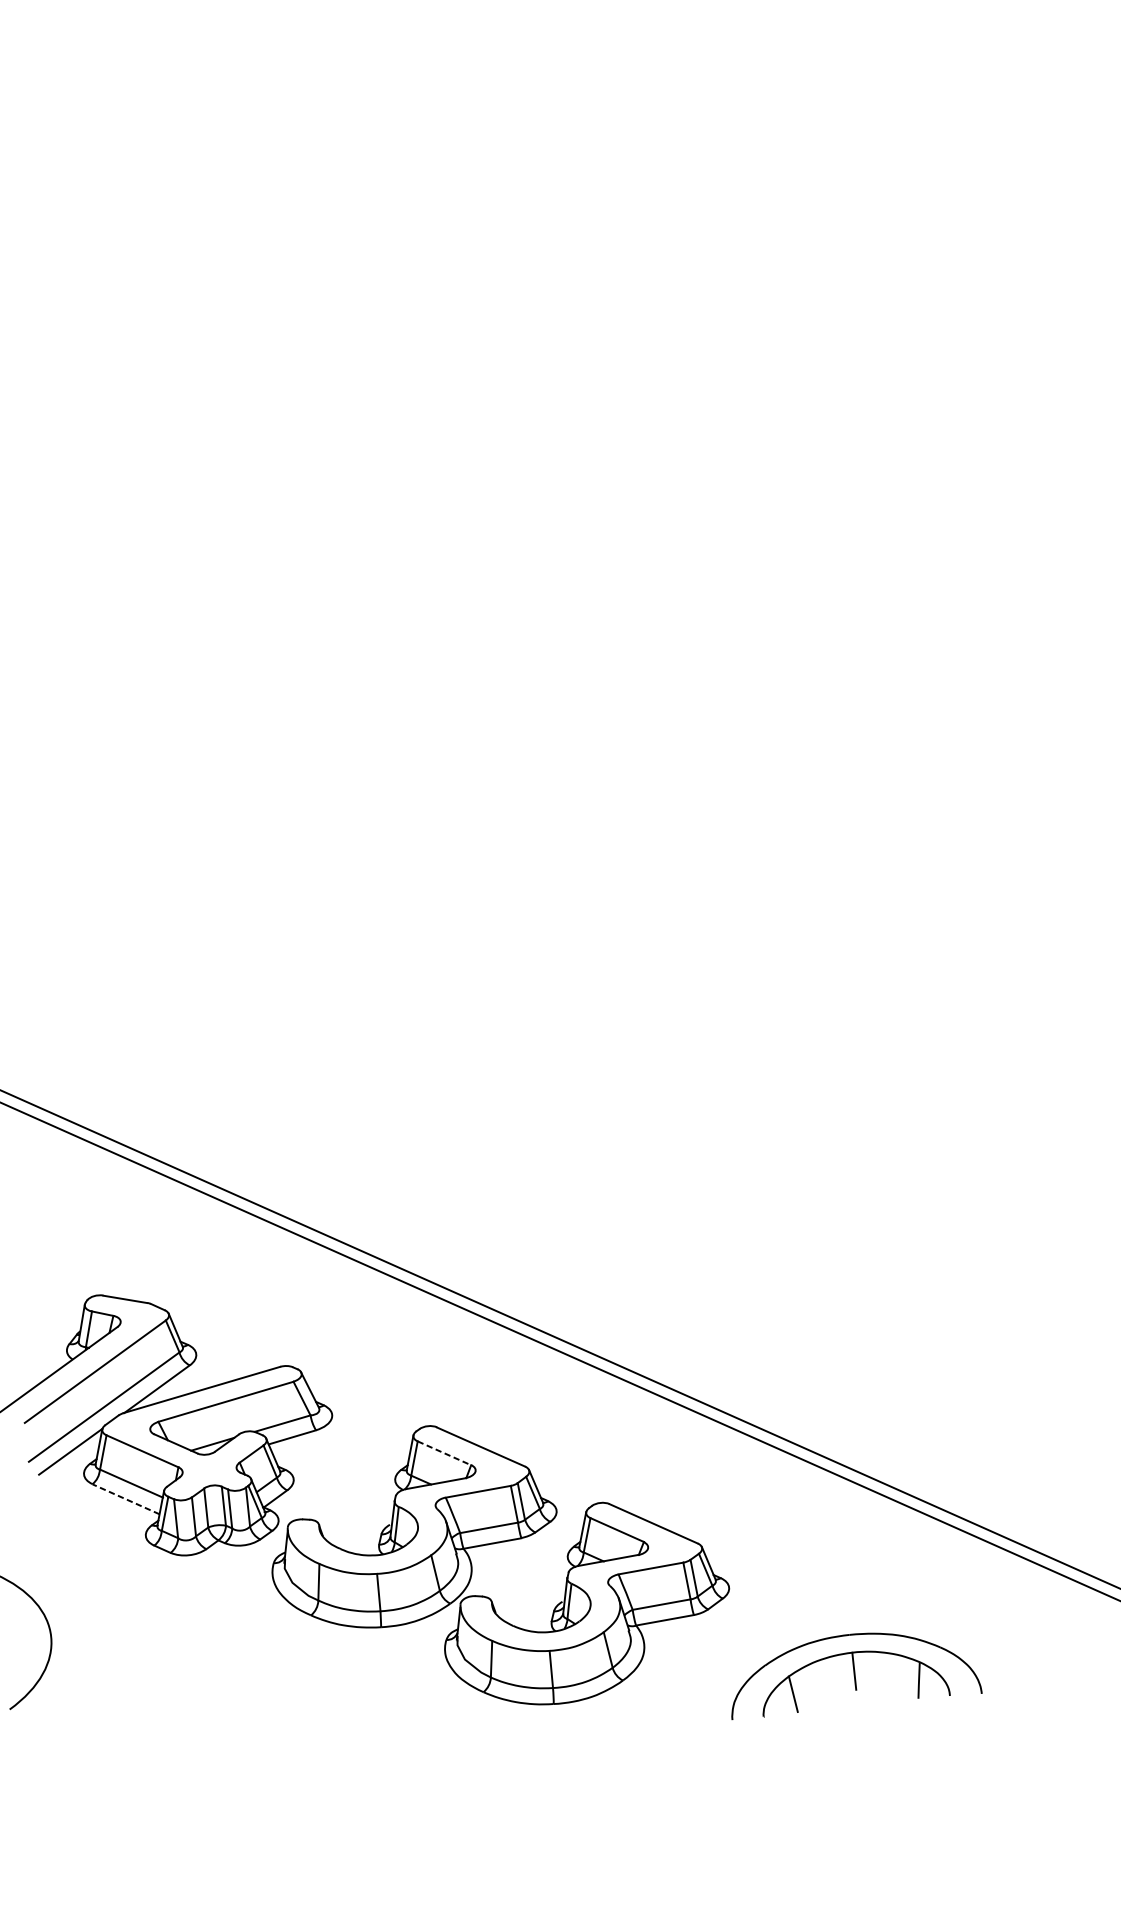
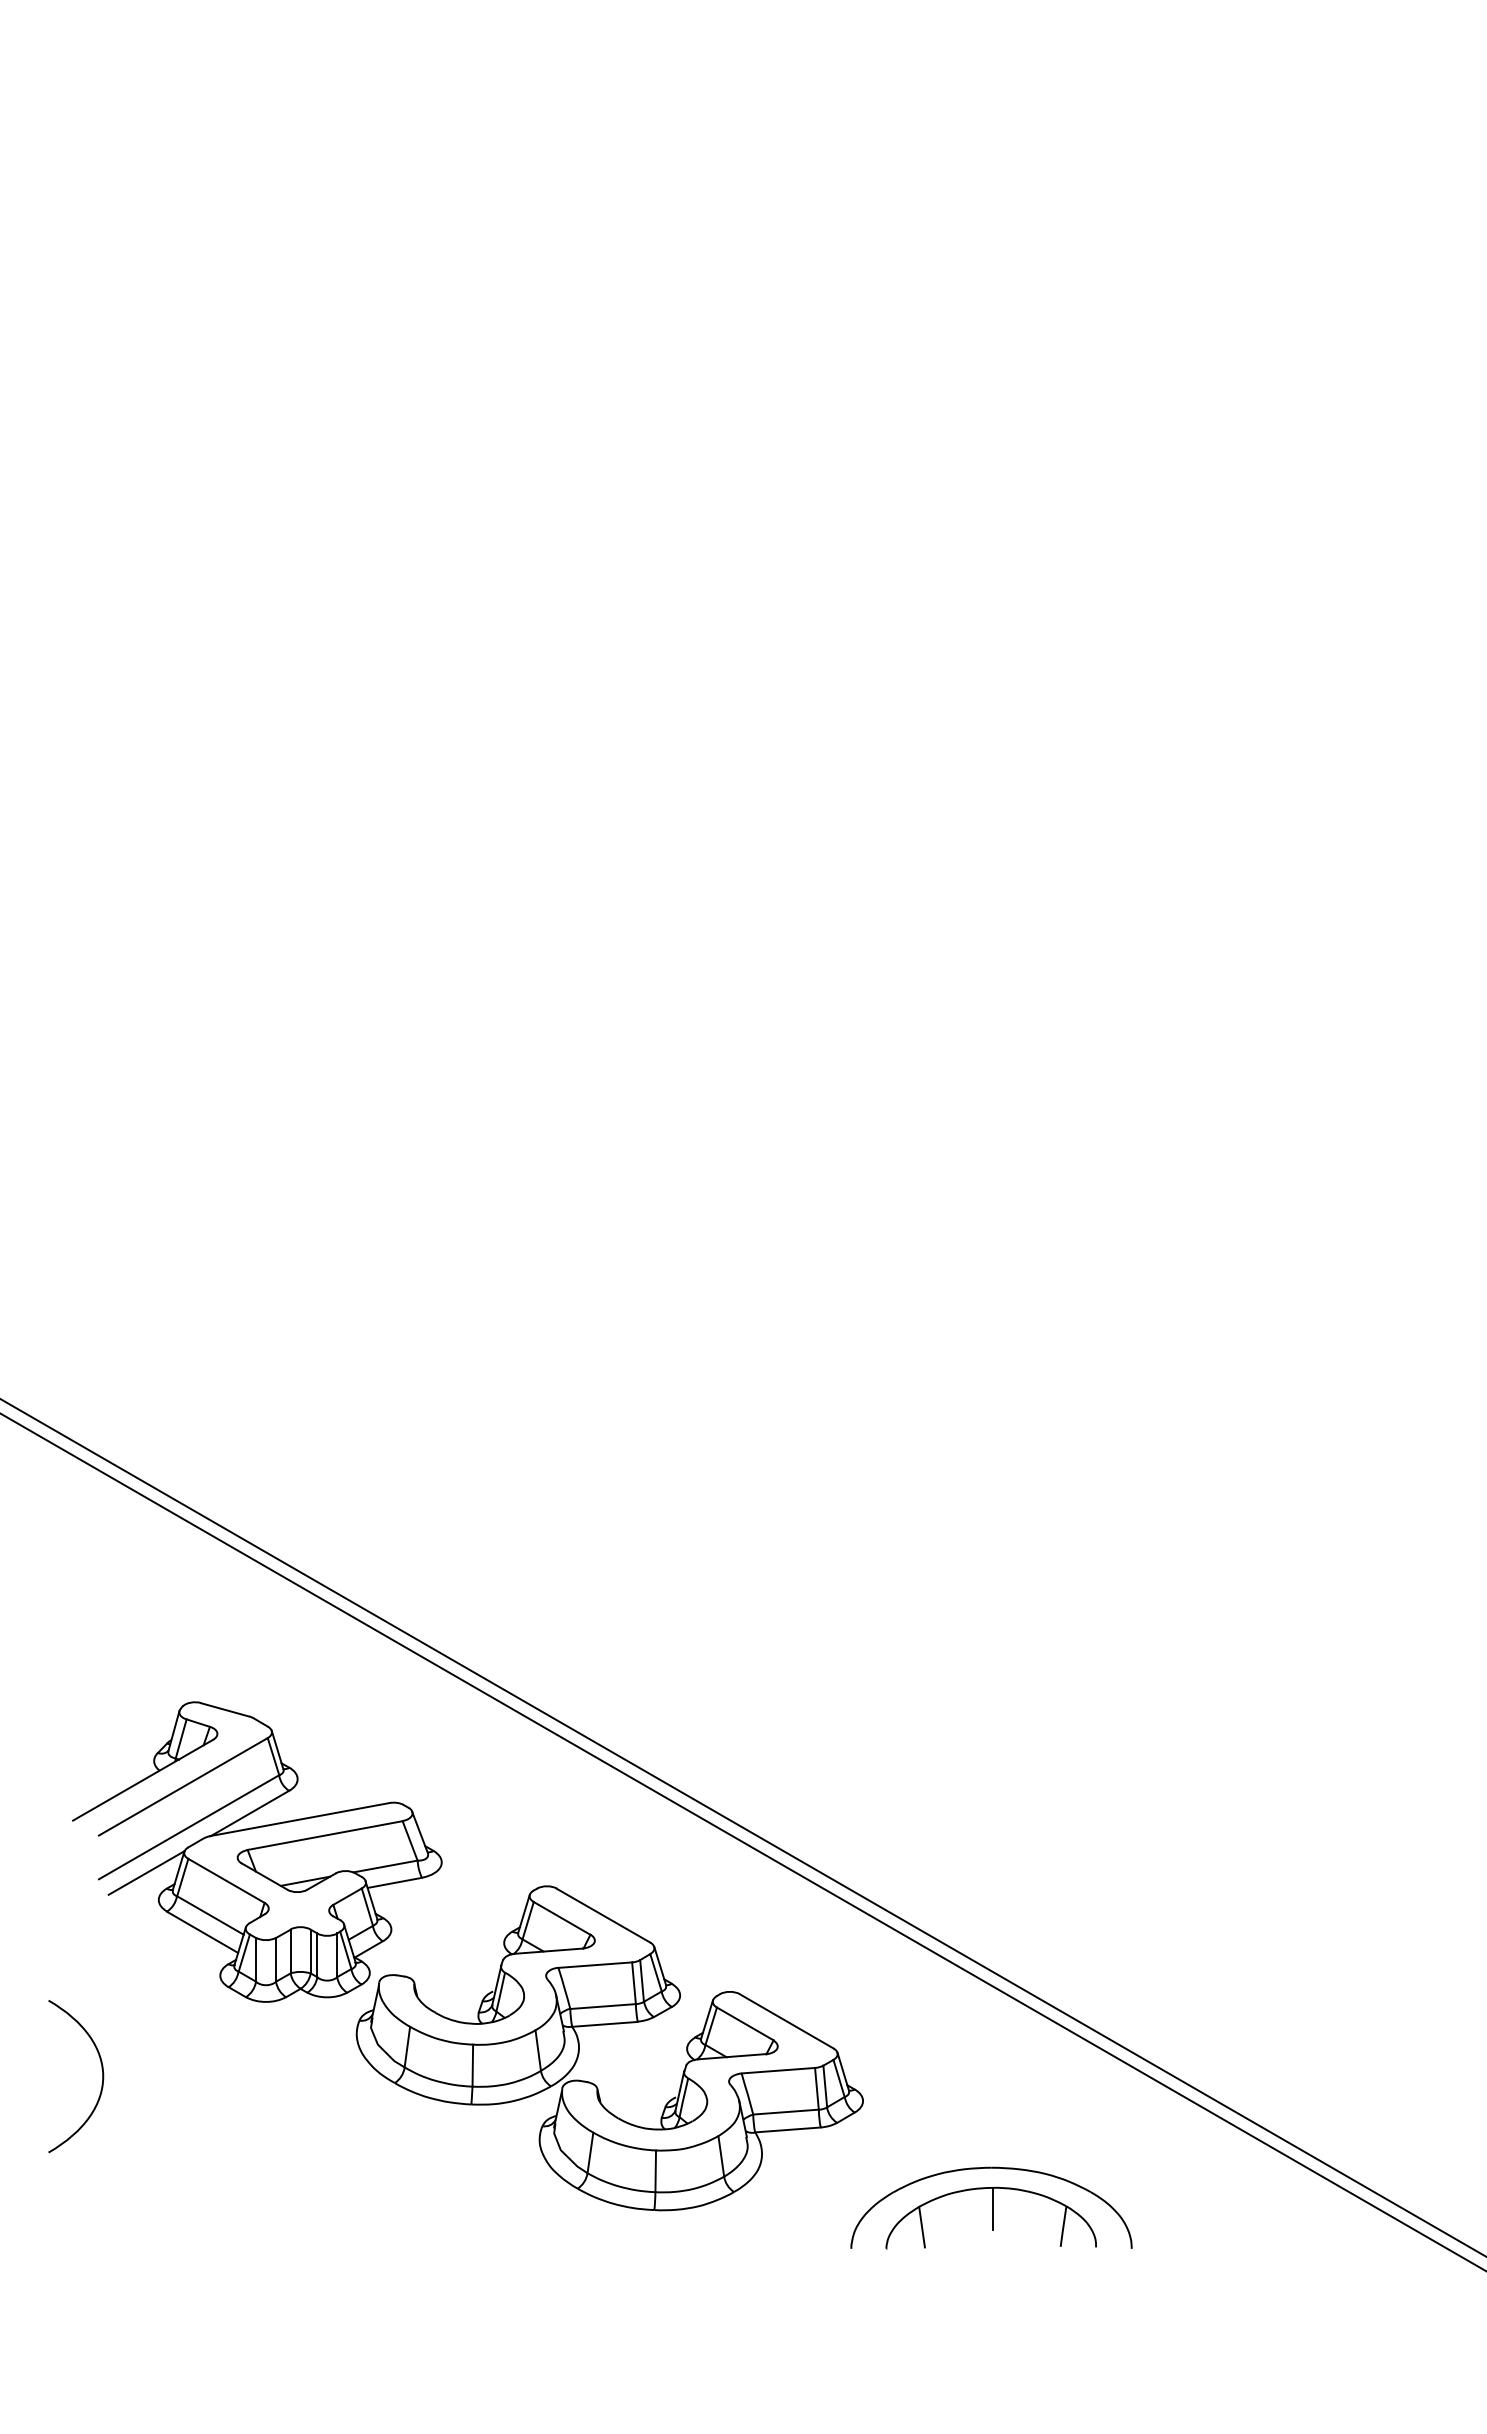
line: (444, 1453) -> (562, 1918), dashed -> solid
line: (125, 1499) -> (202, 1932), dashed -> solid

